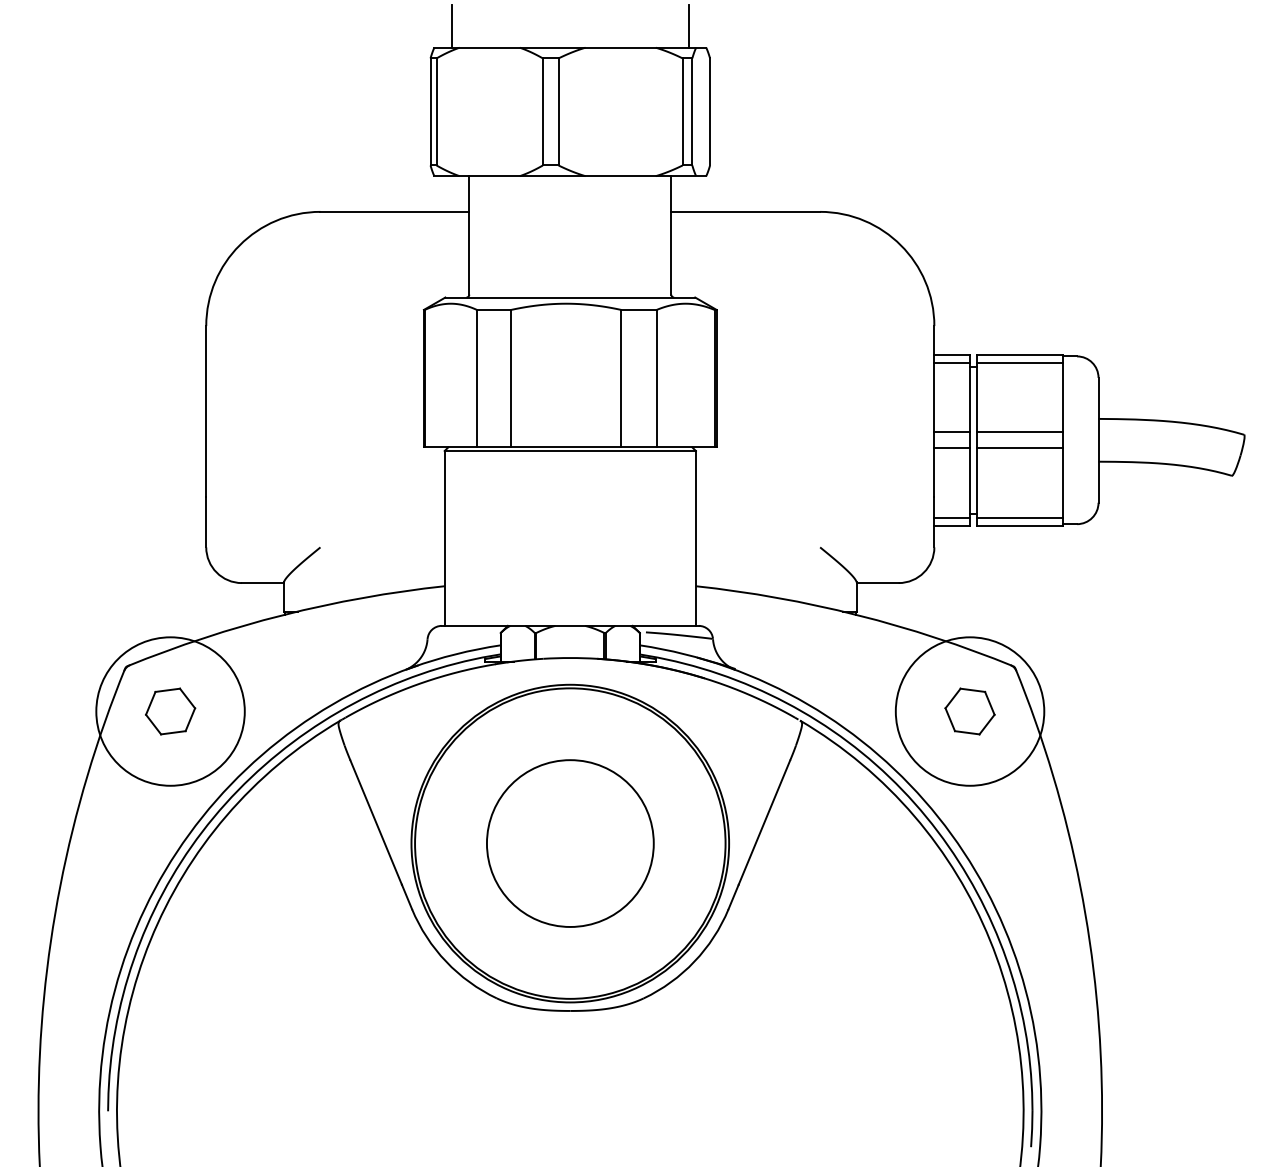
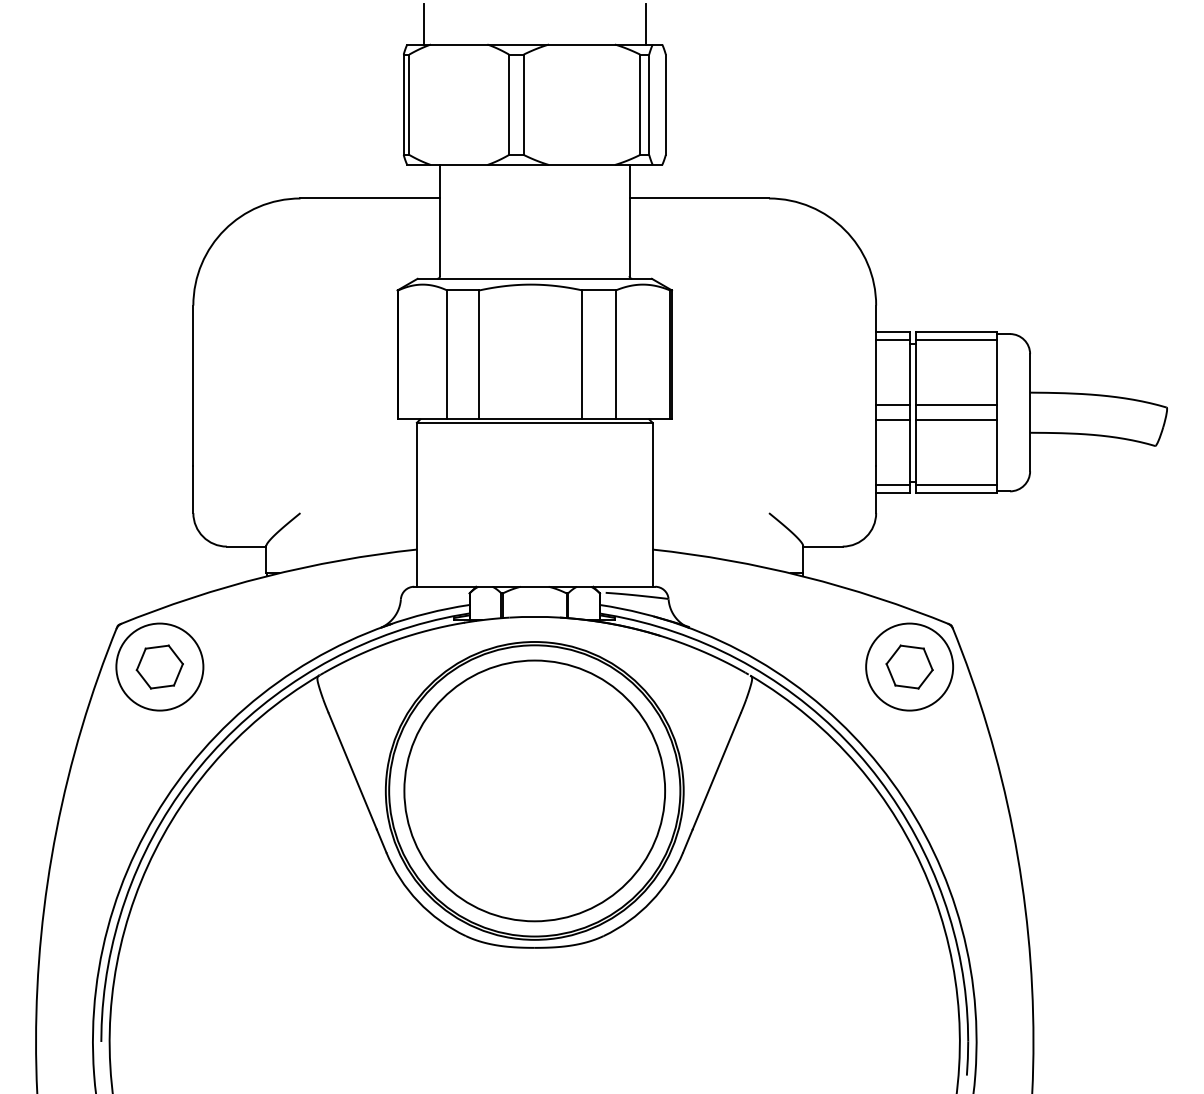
circle: (170, 711) -> (159, 667), size x0.62
circle: (969, 711) -> (909, 667), size x0.62
circle: (570, 843) -> (534, 790), size x1.67

